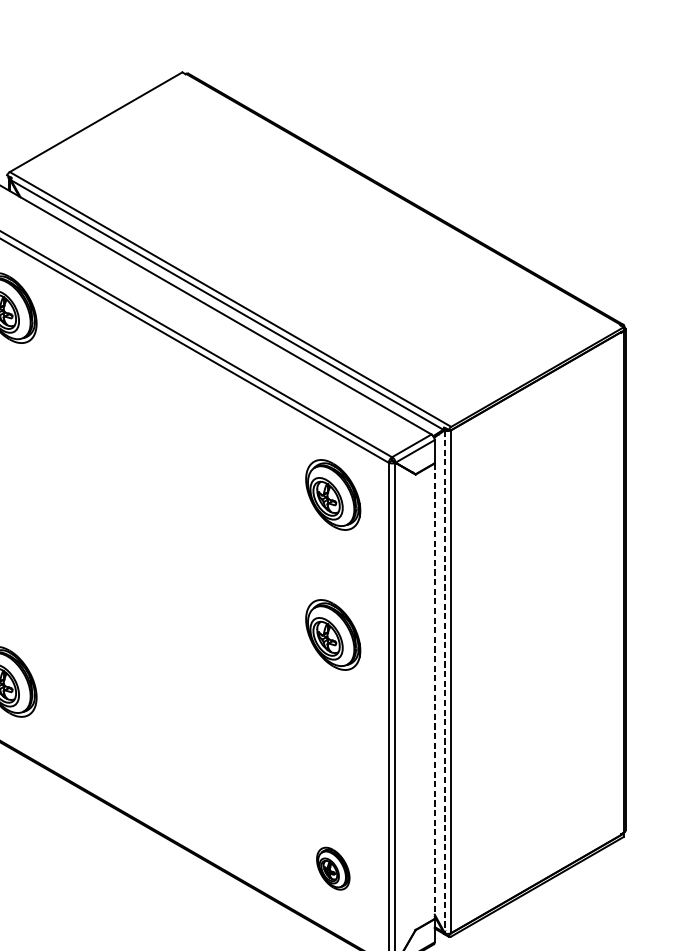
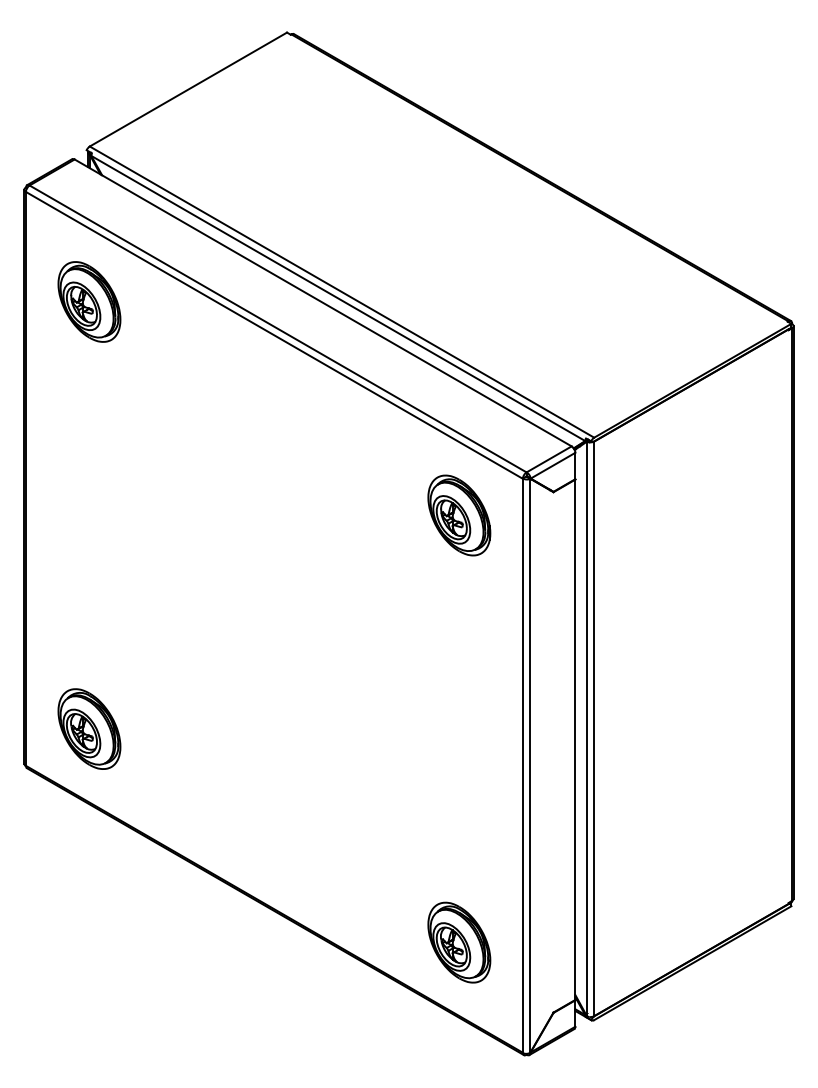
part: (333, 634) -> (459, 675), removed
line: (444, 682) -> (586, 729), dashed -> solid
line: (434, 691) -> (575, 740), dashed -> solid
part: (333, 868) -> (459, 942), size x1.67

